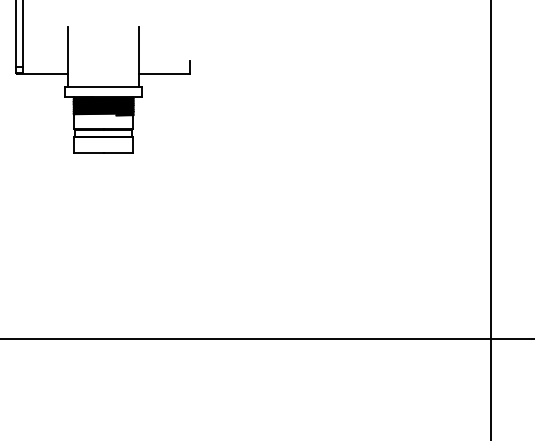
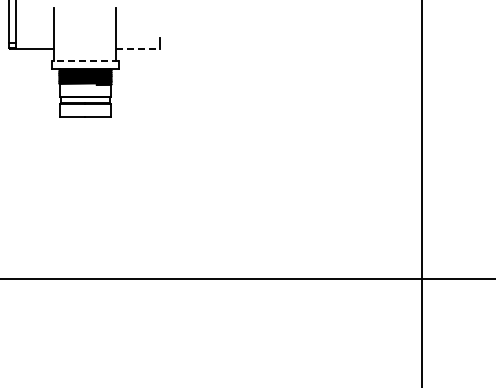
line: (164, 73) -> (138, 48), solid -> dashed
line: (102, 87) -> (84, 60), solid -> dashed

